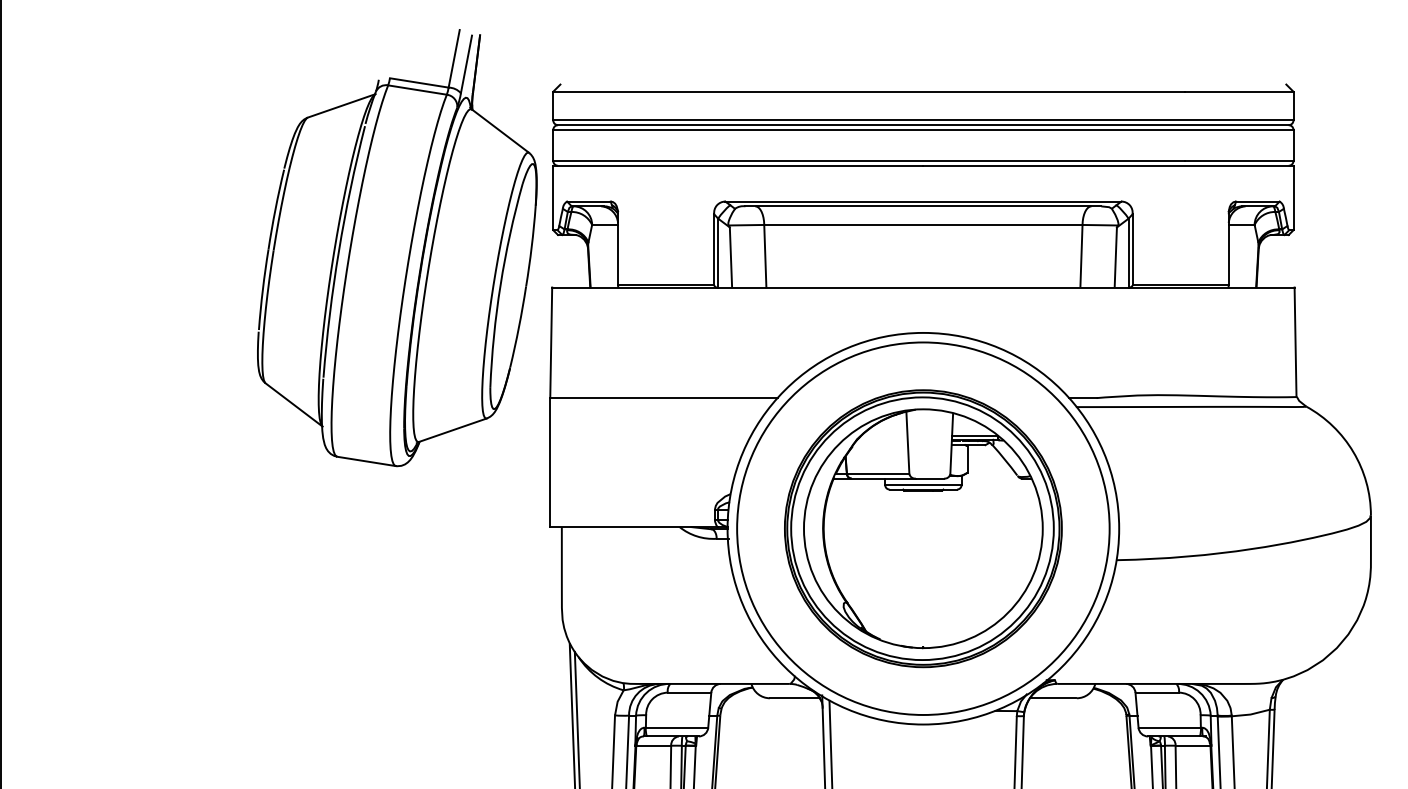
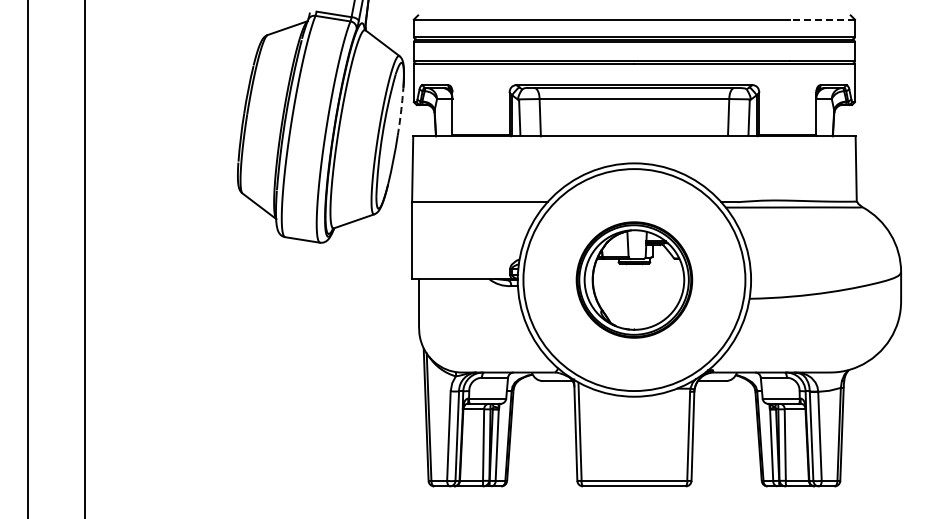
line: (1238, 91) -> (822, 19), solid -> dashed
arc: (532, 247) -> (401, 112), solid -> dashed
part: (923, 527) -> (634, 279), size x0.7

